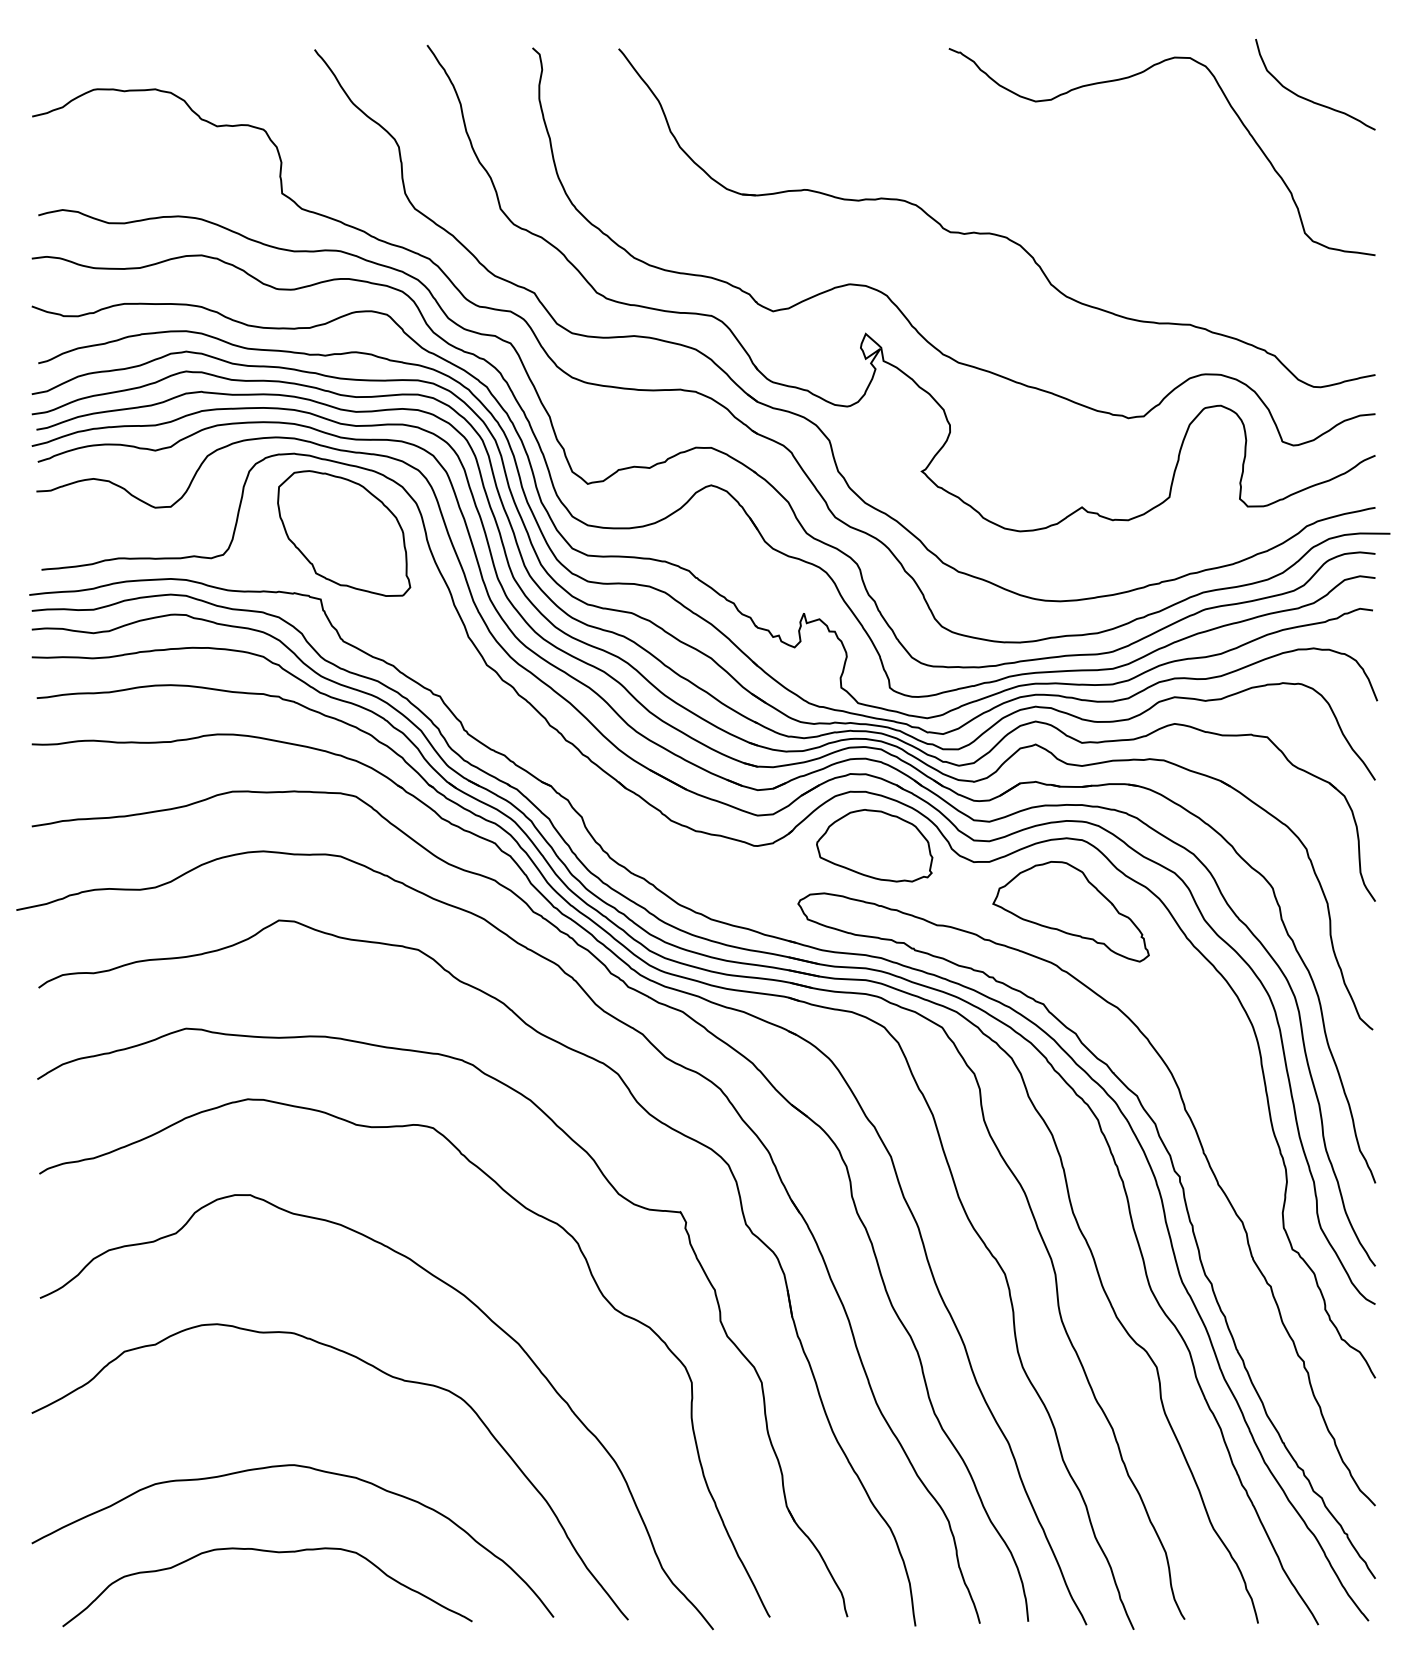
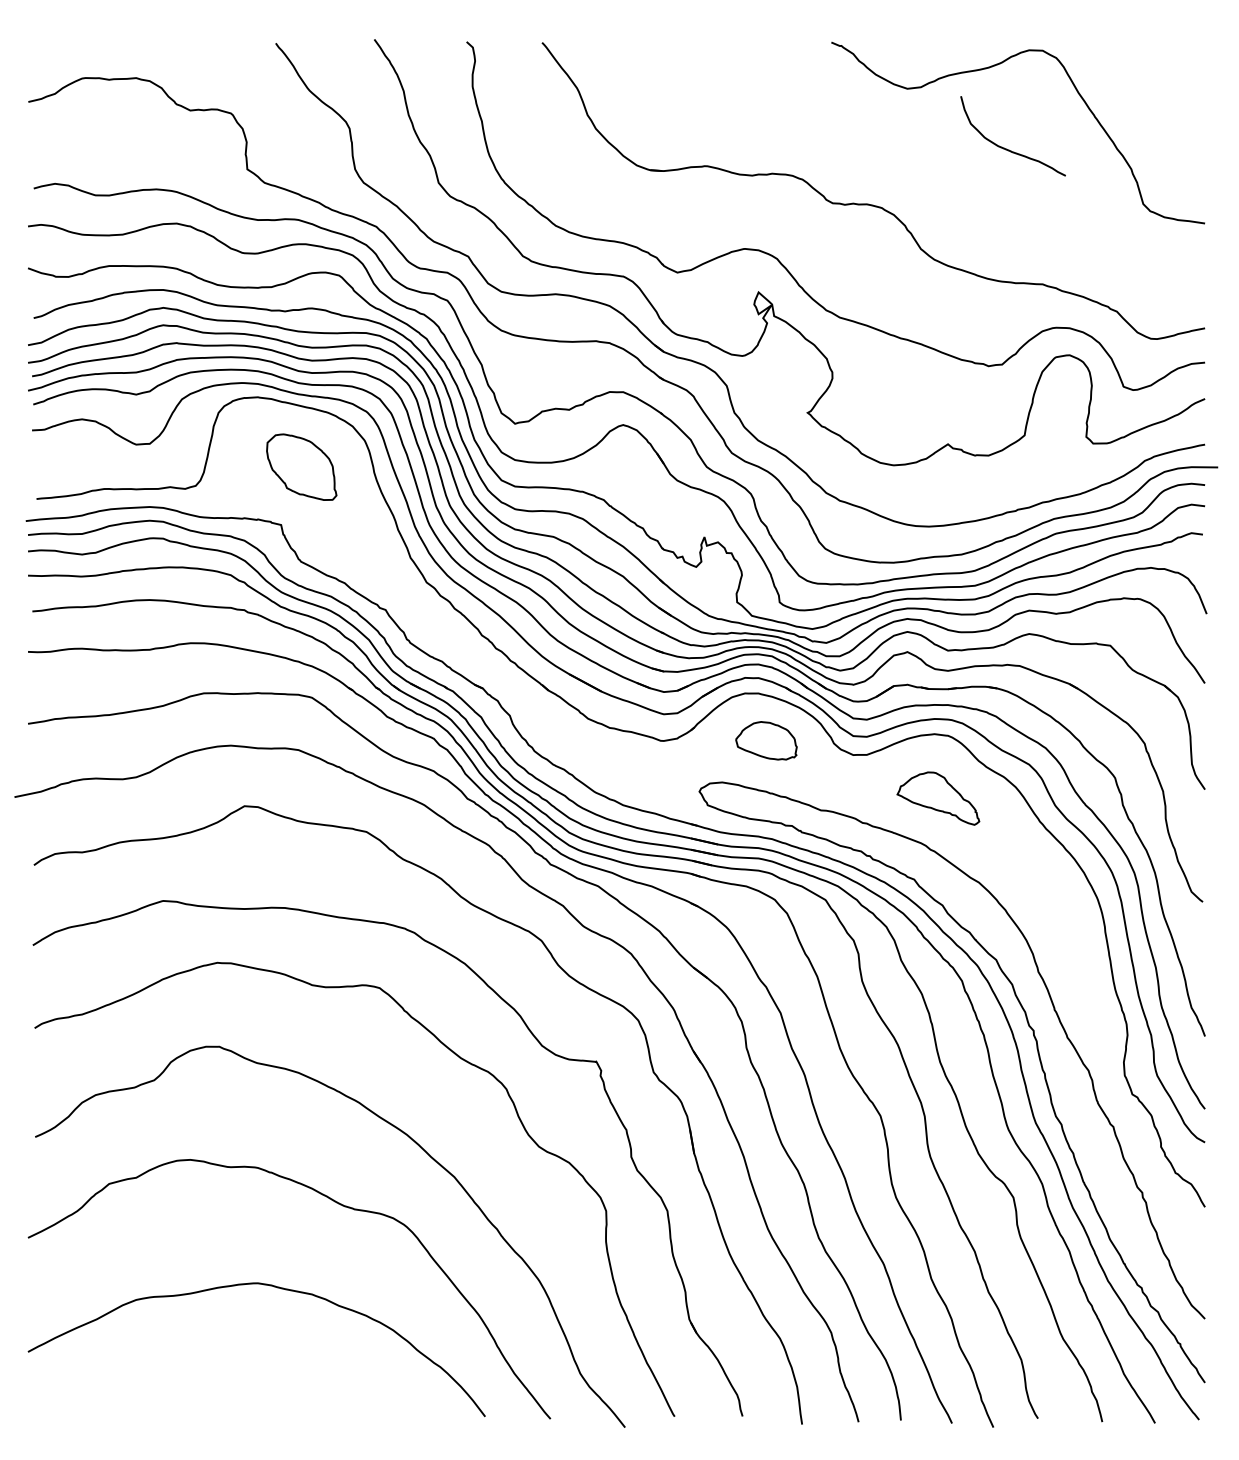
curve: (1307, 98) -> (1006, 148), moved
part: (344, 533) -> (301, 467), size x0.6
part: (874, 845) -> (766, 740), size x0.6
part: (1070, 911) -> (937, 798), size x0.6
curve: (268, 1552) -> (235, 1359), removed

